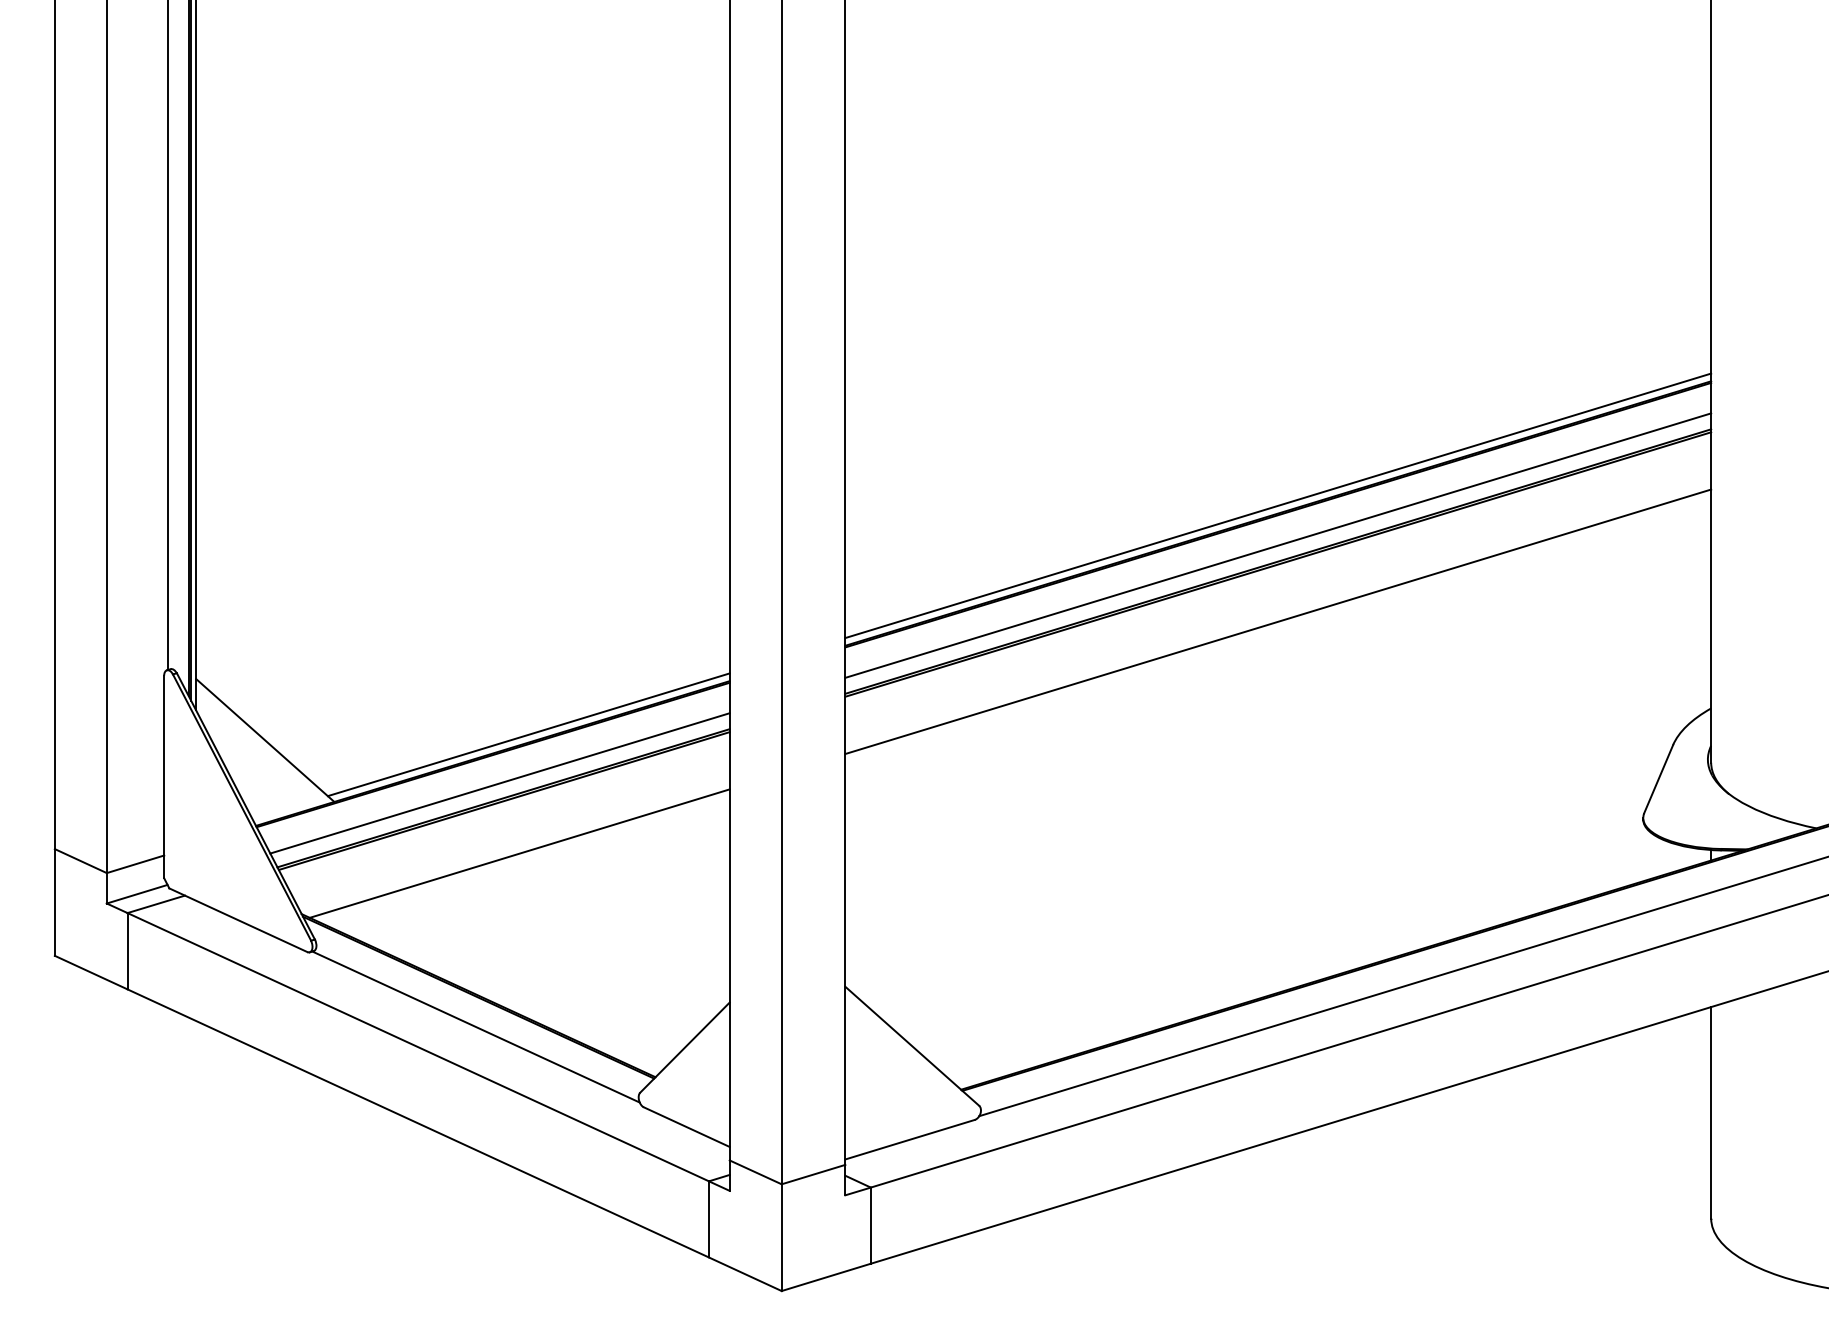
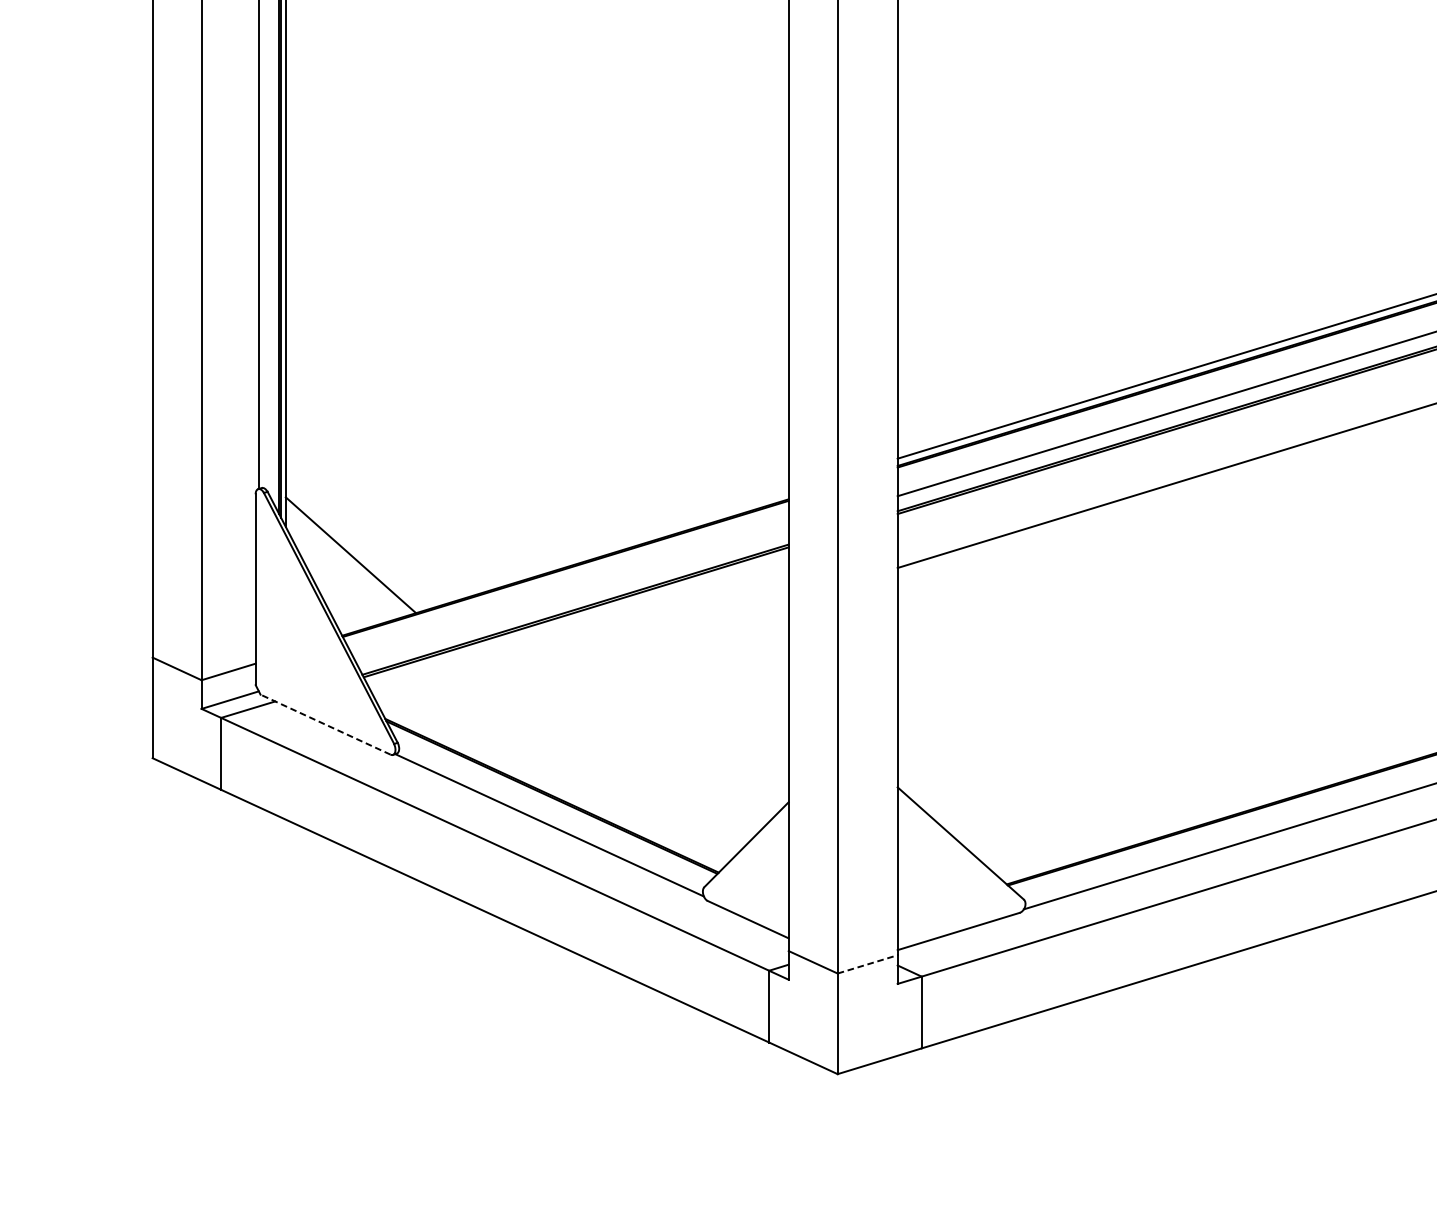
line: (528, 734) -> (599, 549), removed
line: (499, 783) -> (571, 595), removed
line: (519, 853) -> (590, 661), removed
line: (238, 920) -> (325, 724), solid -> dashed
line: (814, 1174) -> (868, 964), solid -> dashed

